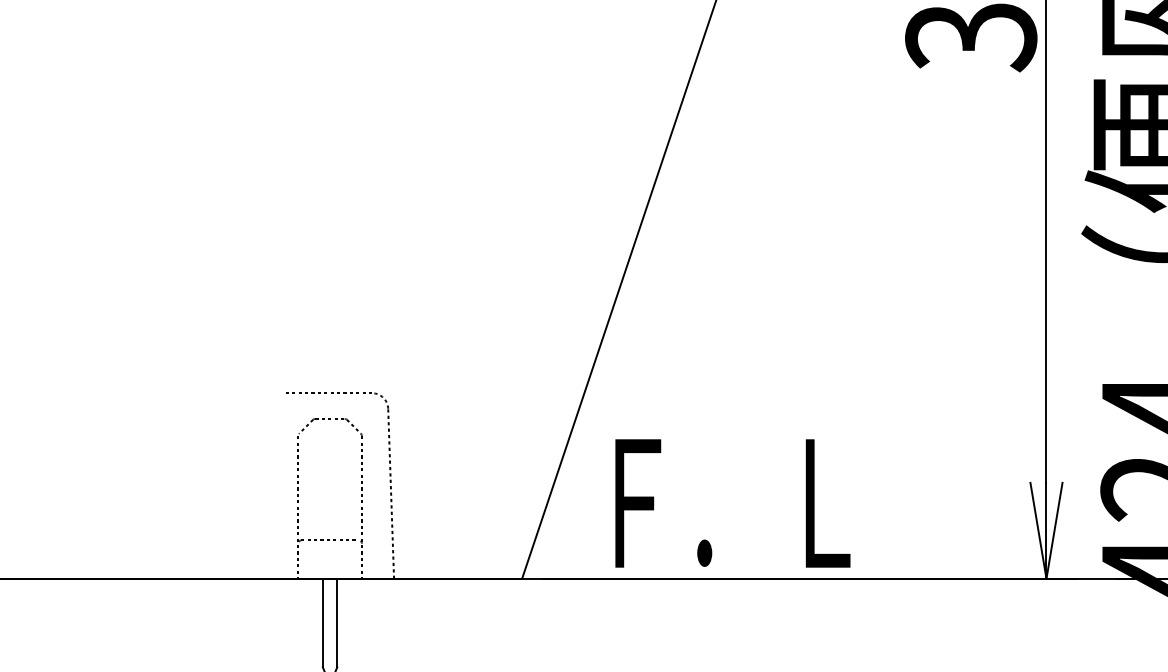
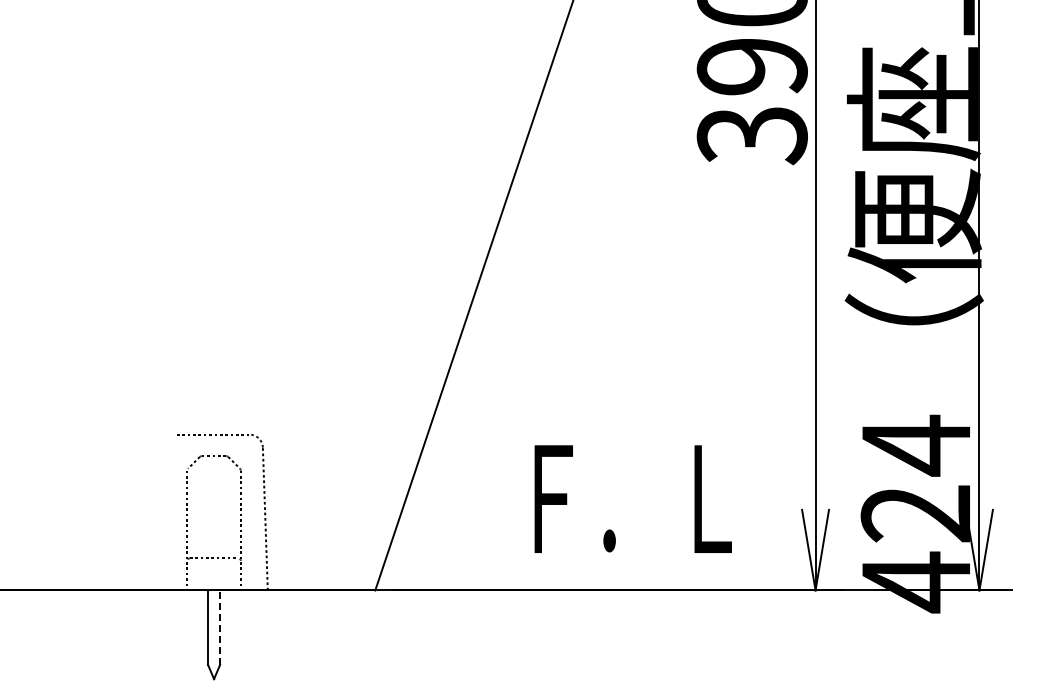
text: (731, 502) -> (632, 498), moved
line: (337, 622) -> (220, 627), solid -> dashed

